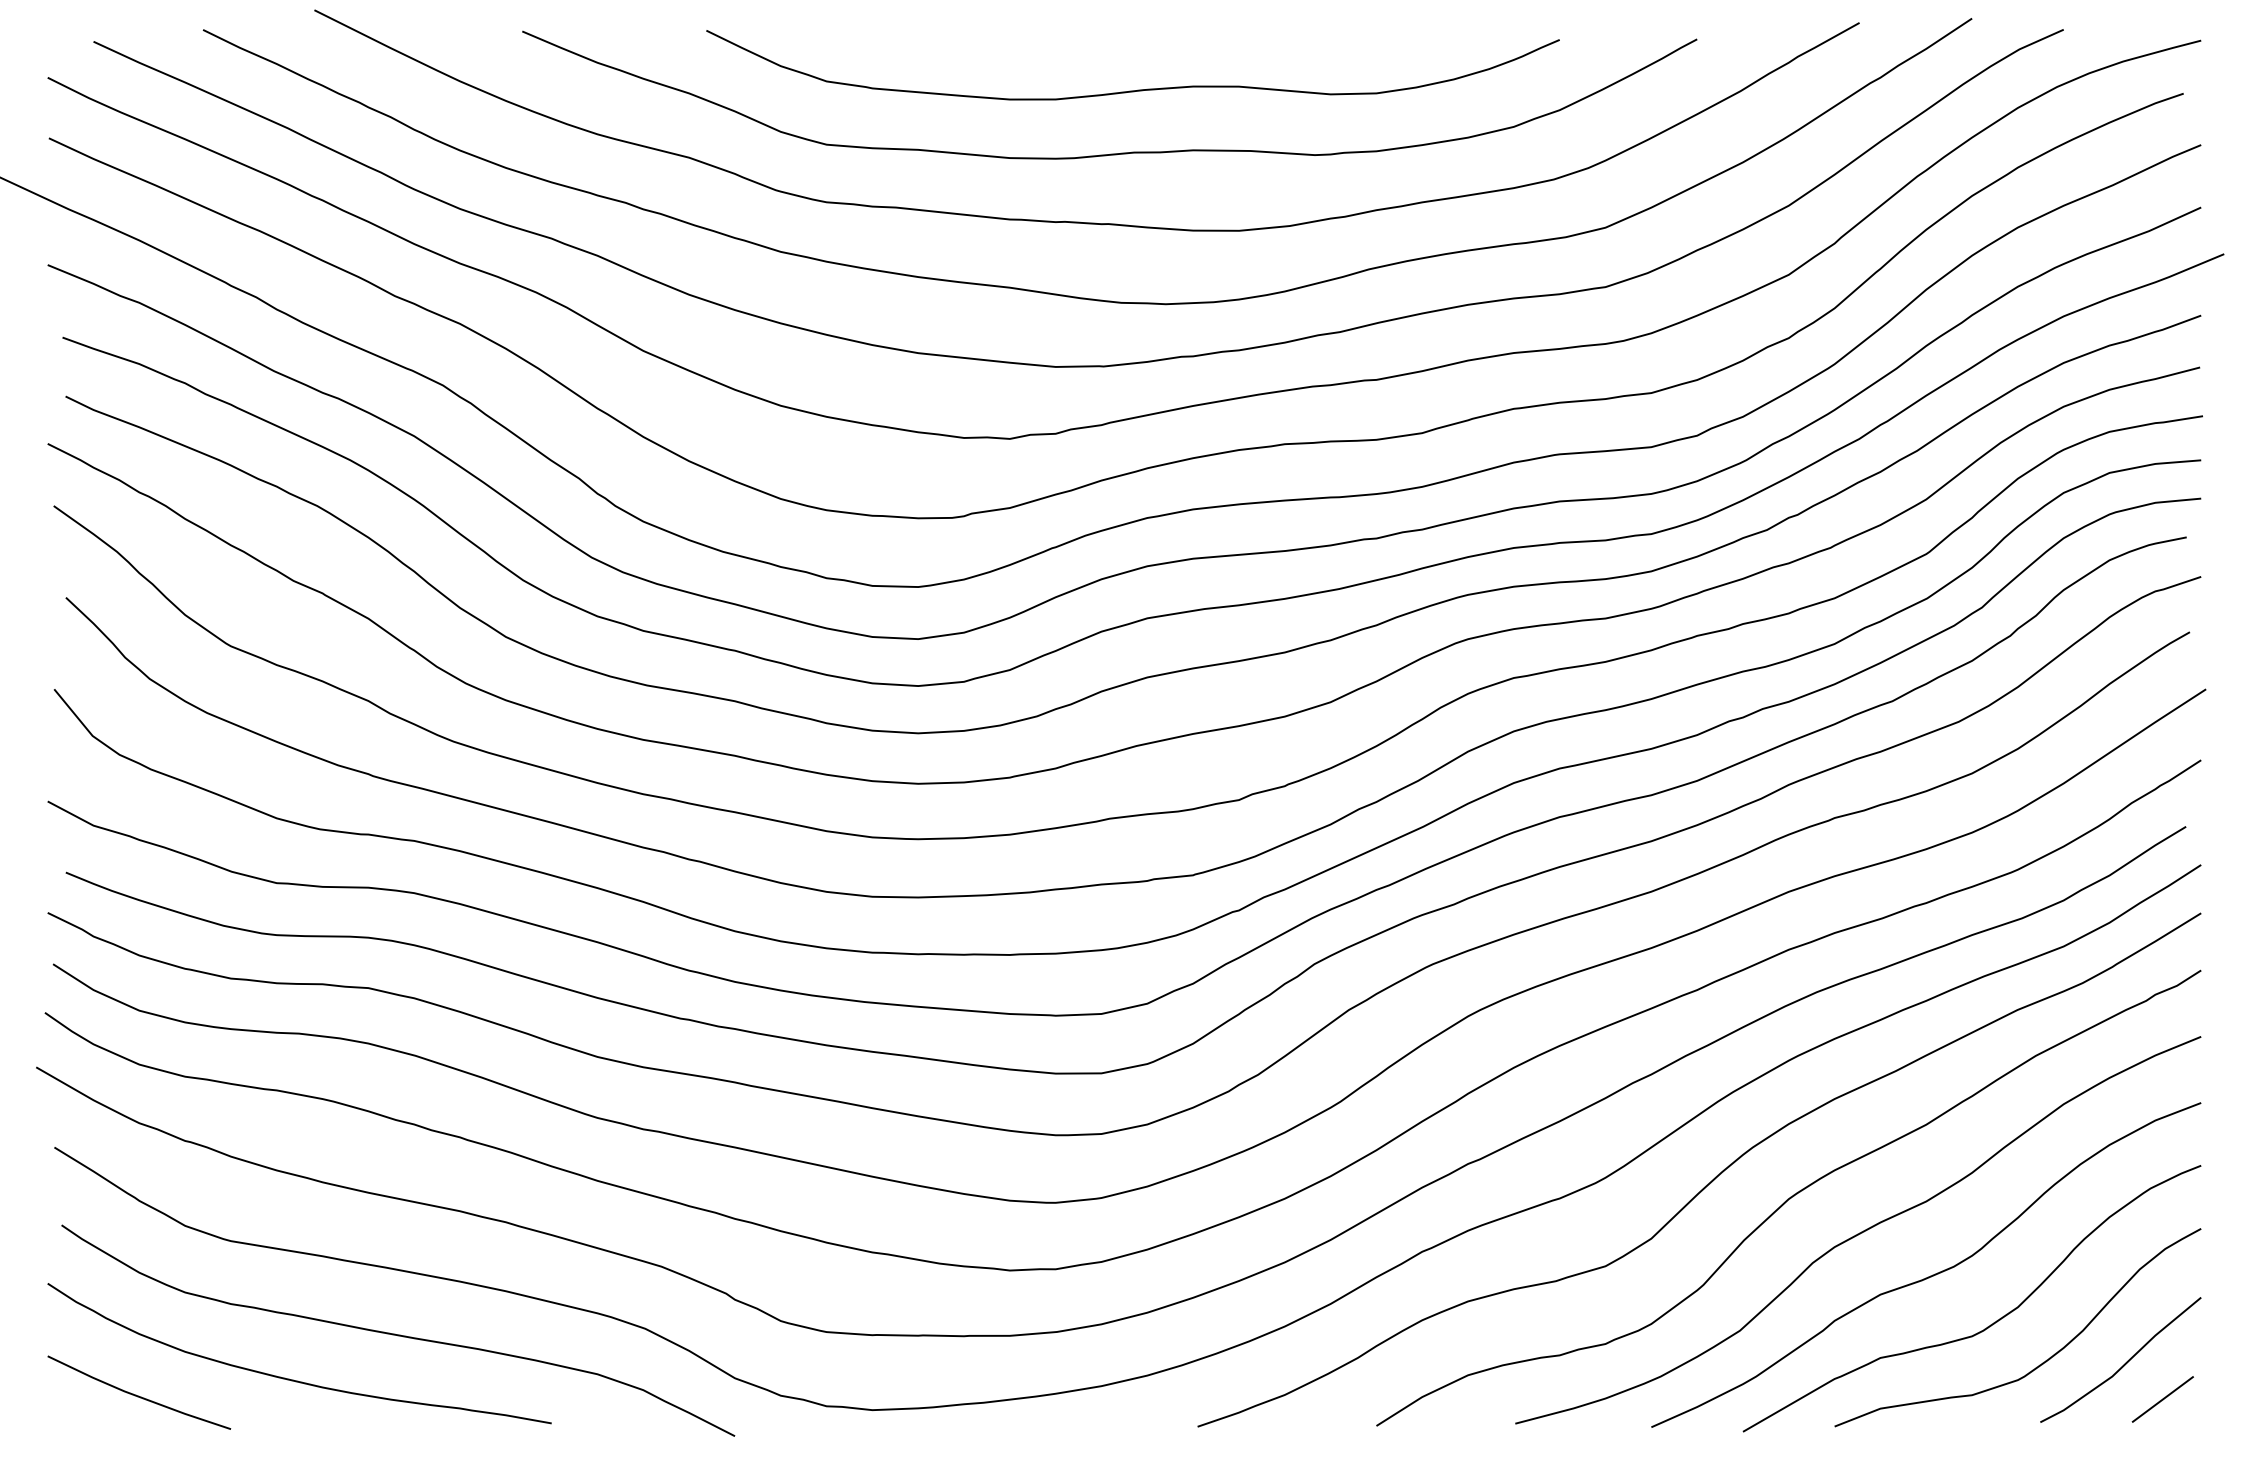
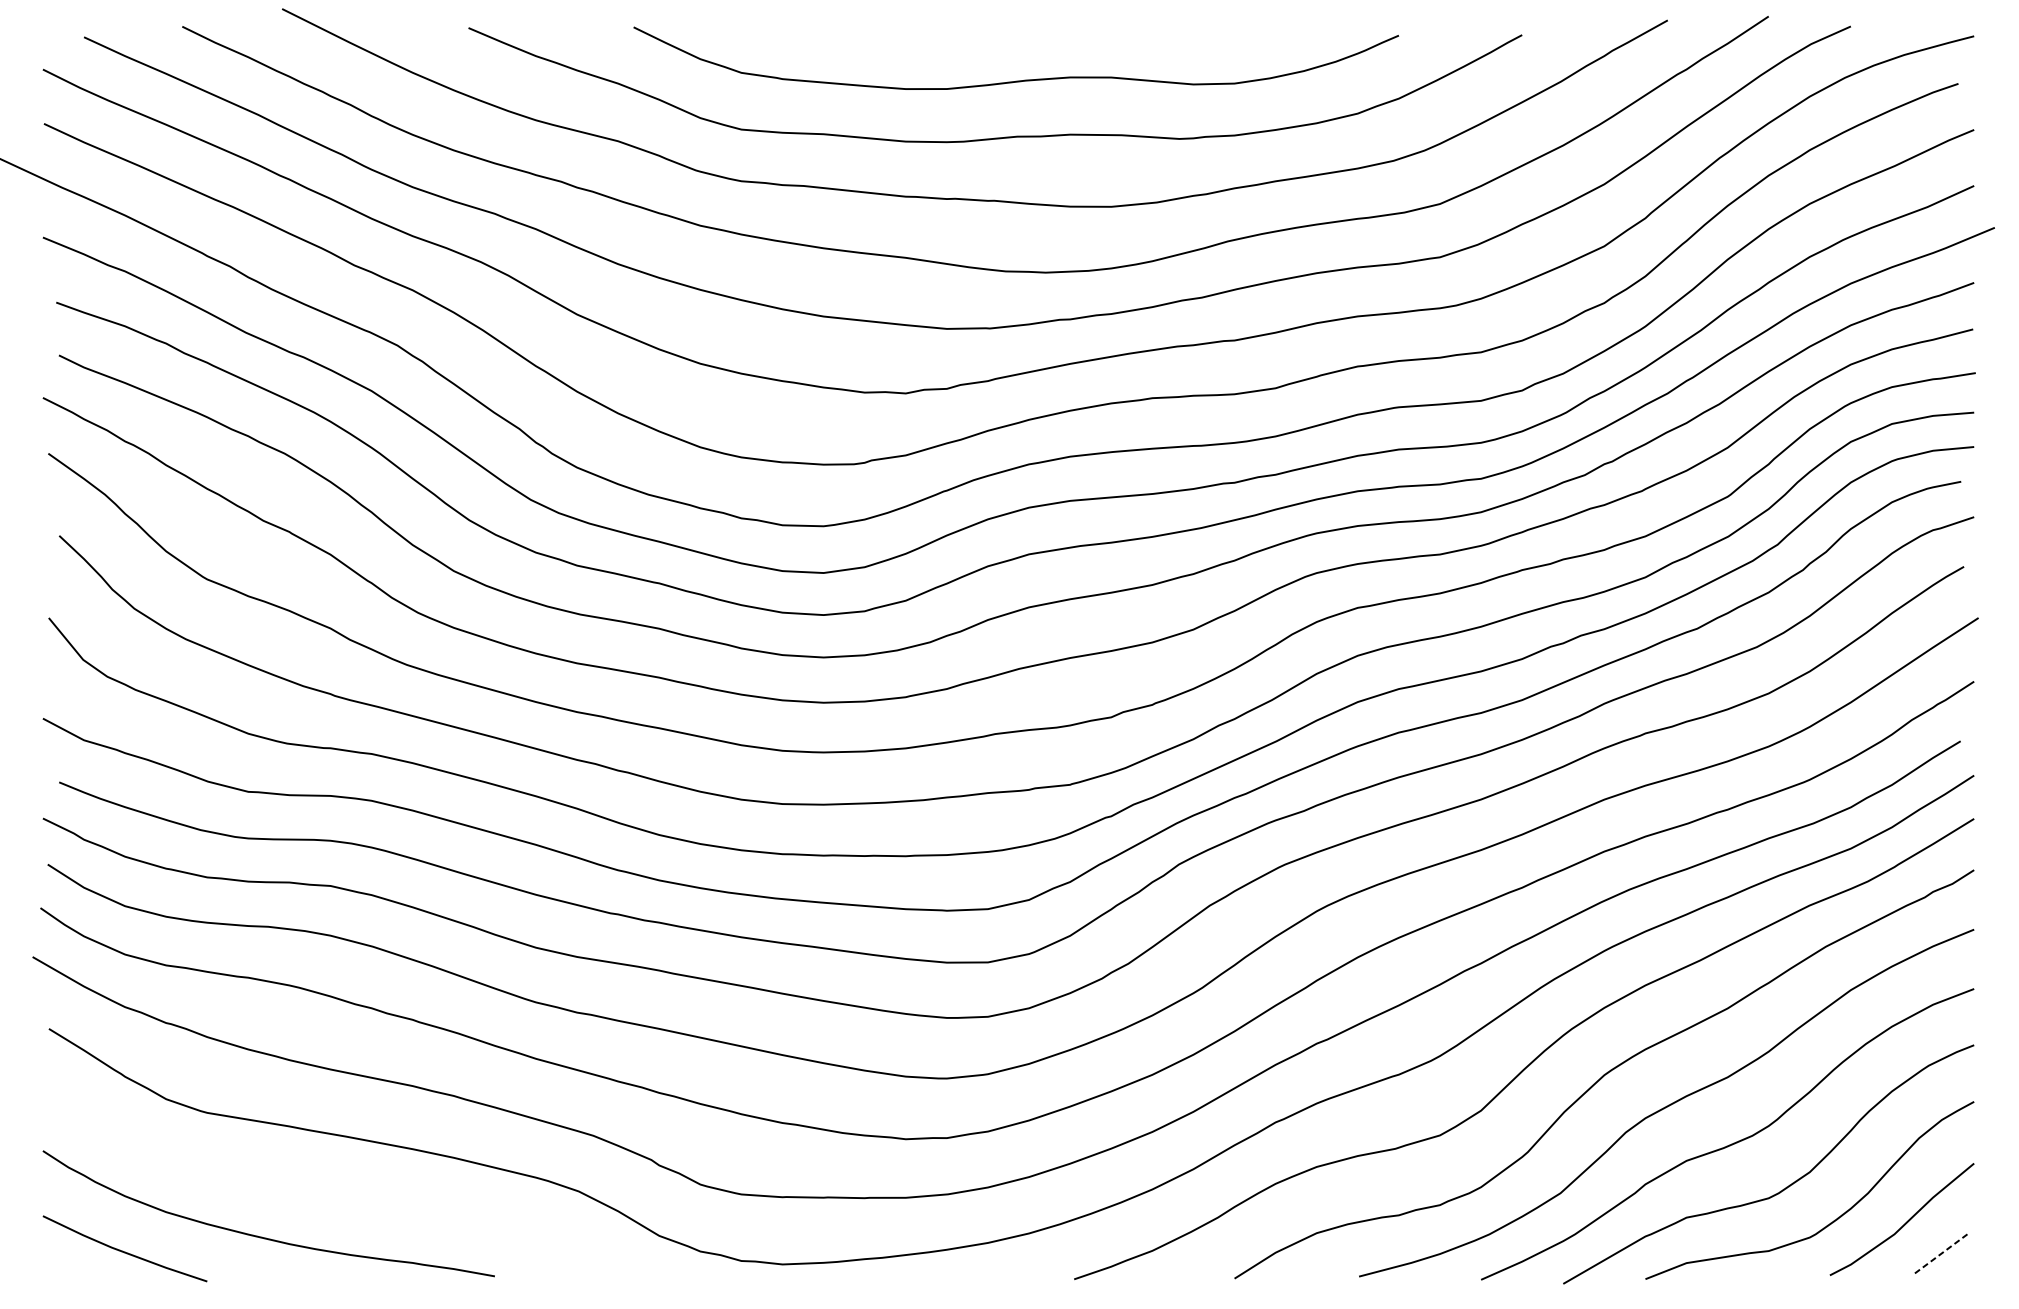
curve: (398, 1334) -> (357, 1196), removed
line: (2162, 1399) -> (1939, 1254), solid -> dashed

